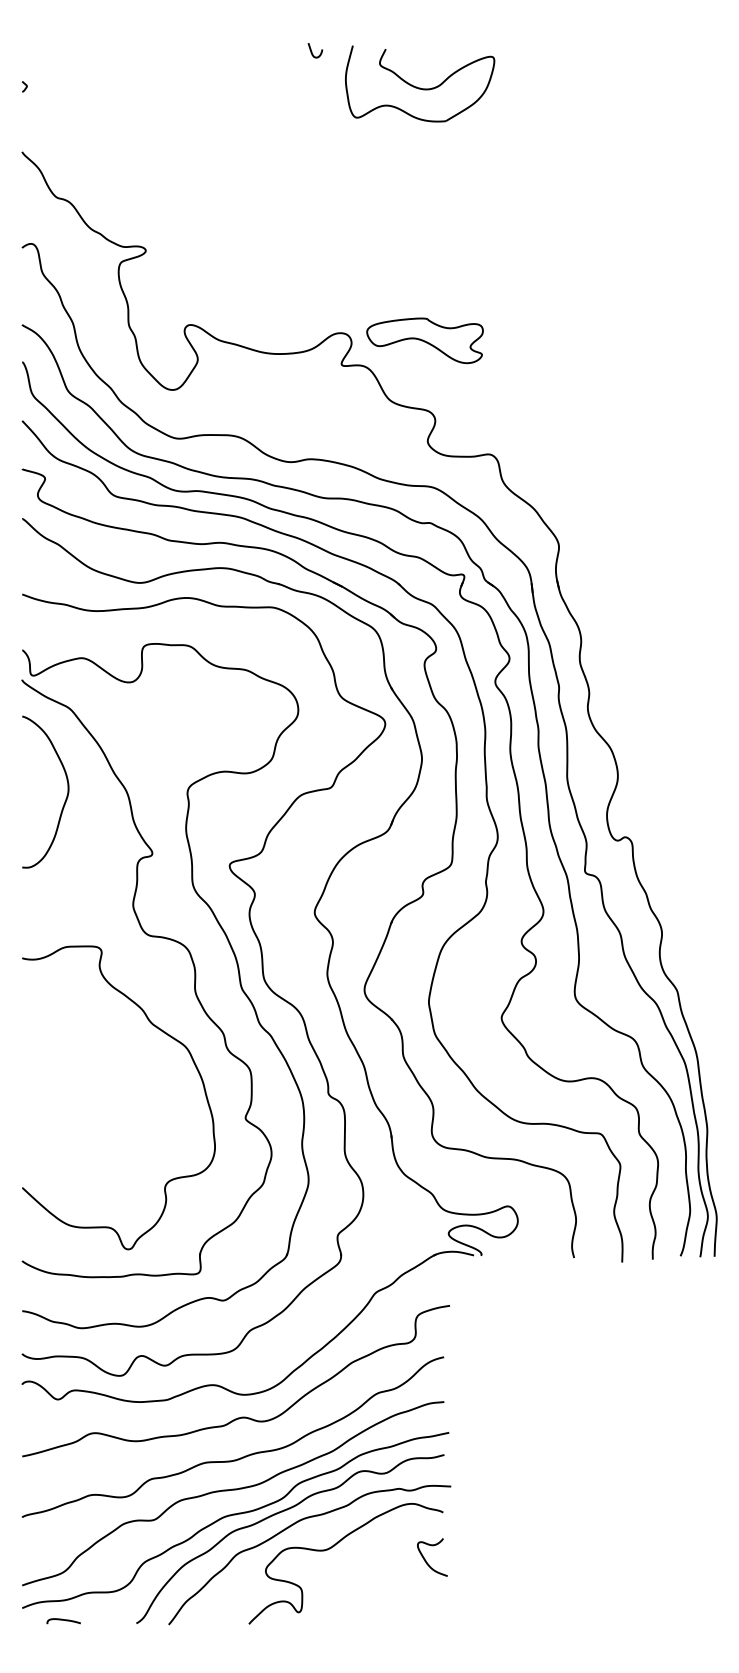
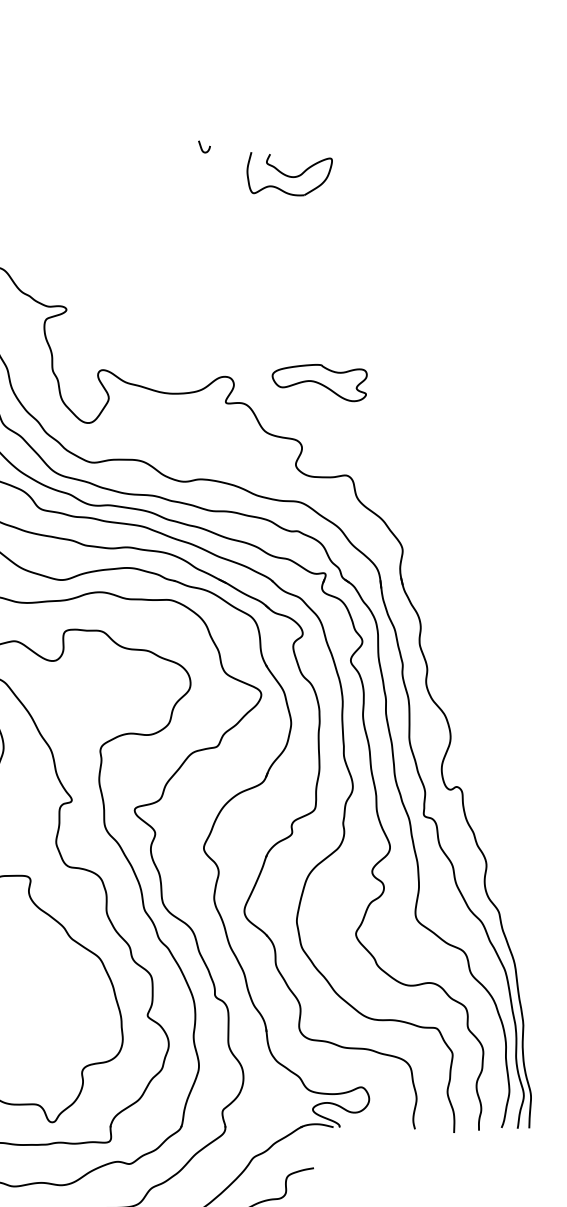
part: (420, 83) -> (289, 173), size x0.7
part: (424, 340) -> (319, 382), moved

